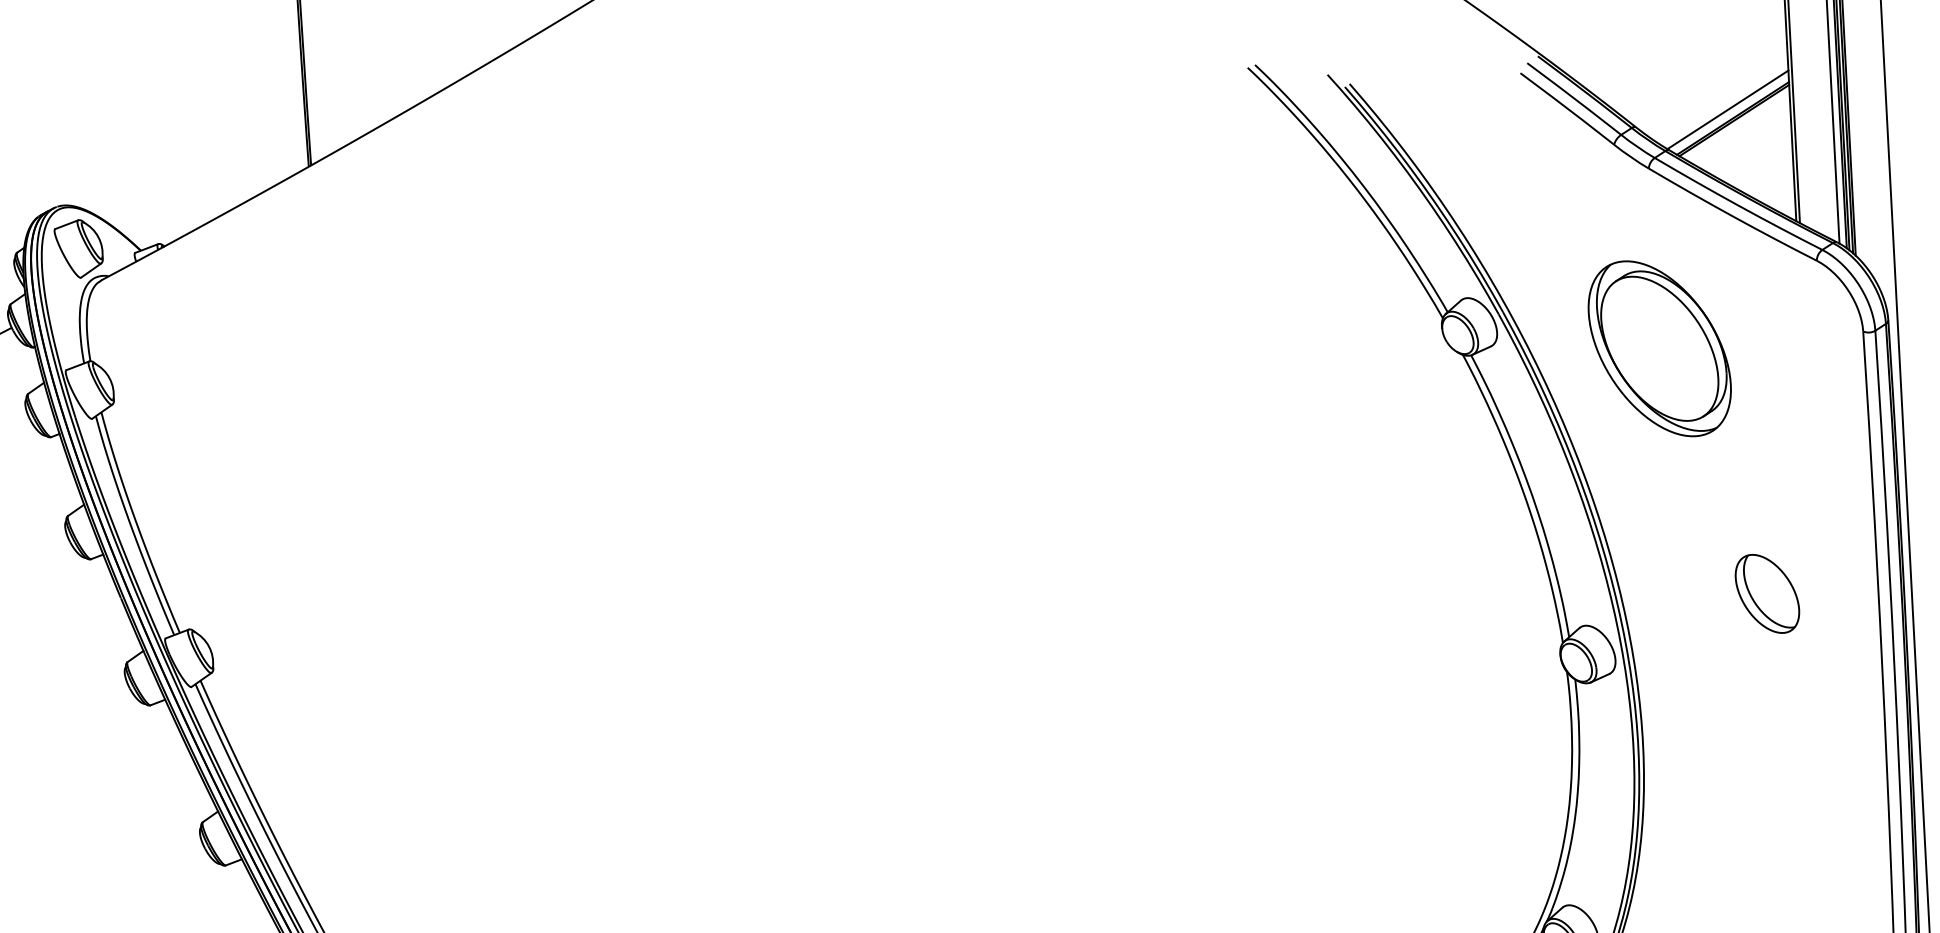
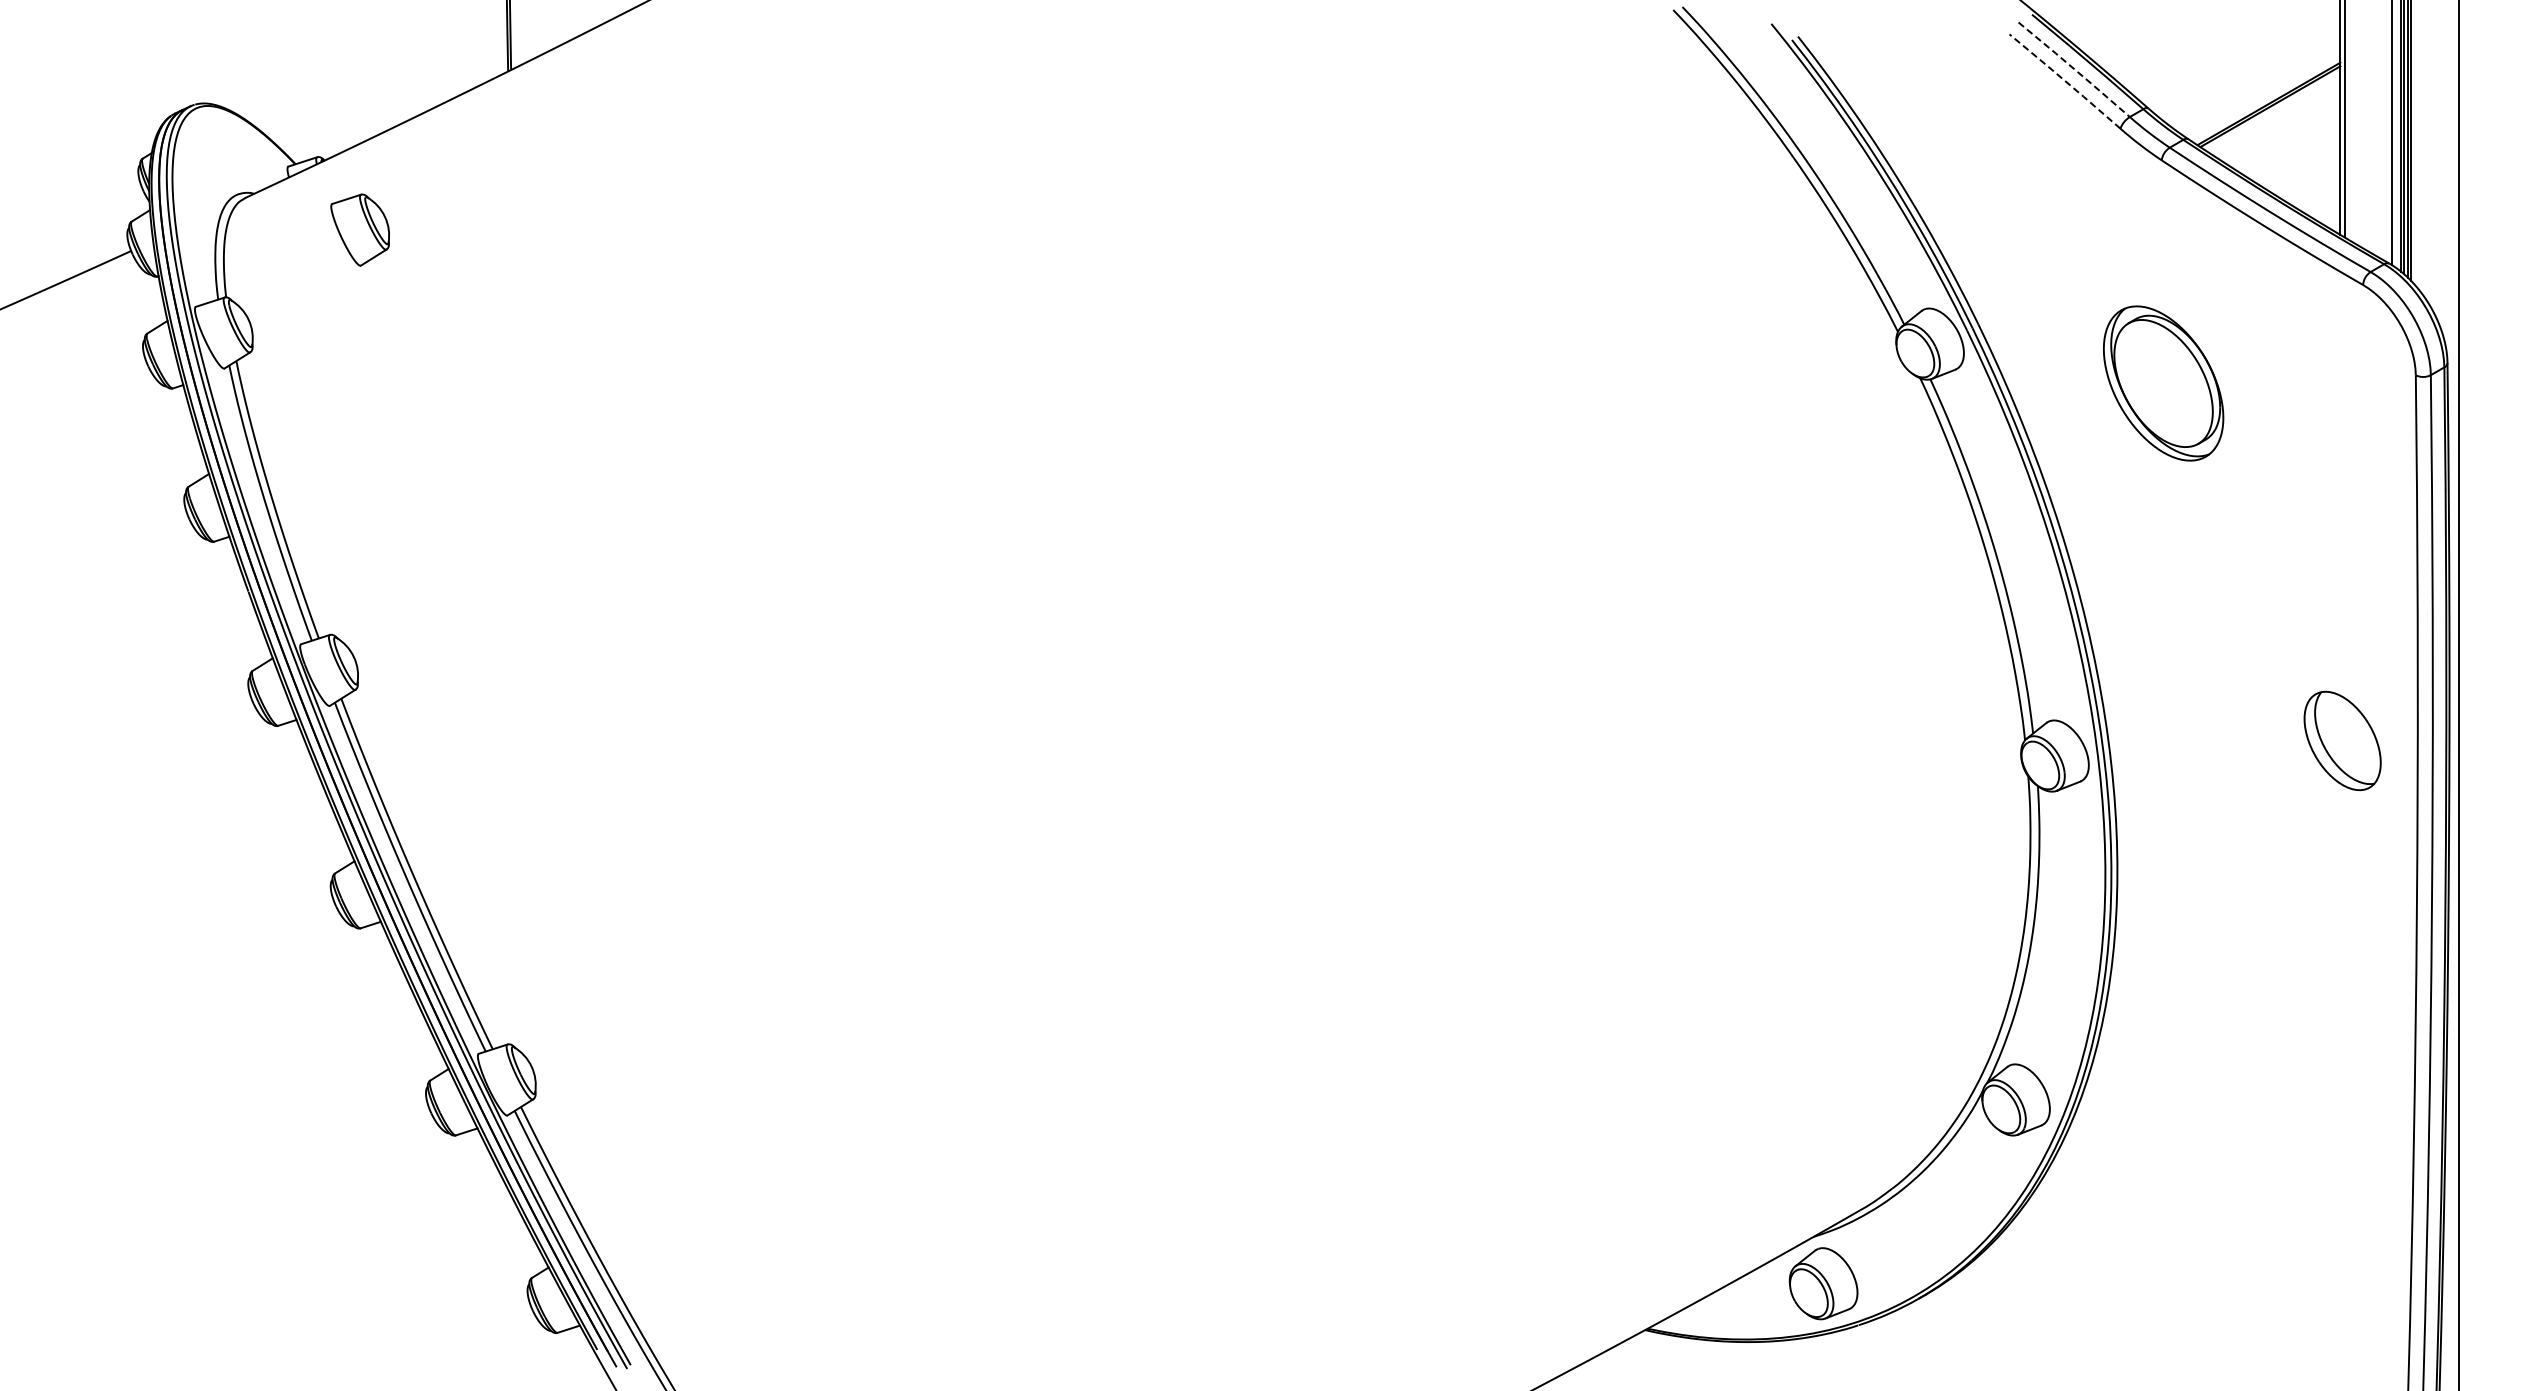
line: (1574, 98) -> (2074, 69), solid -> dashed
line: (1566, 108) -> (2064, 80), solid -> dashed
line: (1728, 109) -> (2263, 92), removed
part: (78, 248) -> (359, 229), moved
part: (1659, 348) -> (2163, 383), size x0.7
part: (1767, 593) -> (2342, 740), moved

